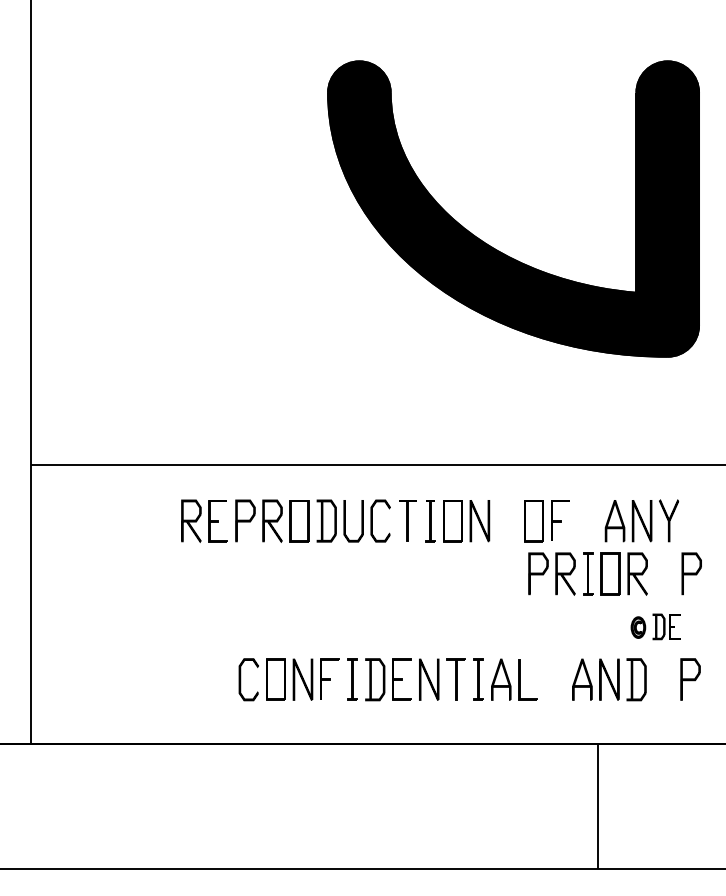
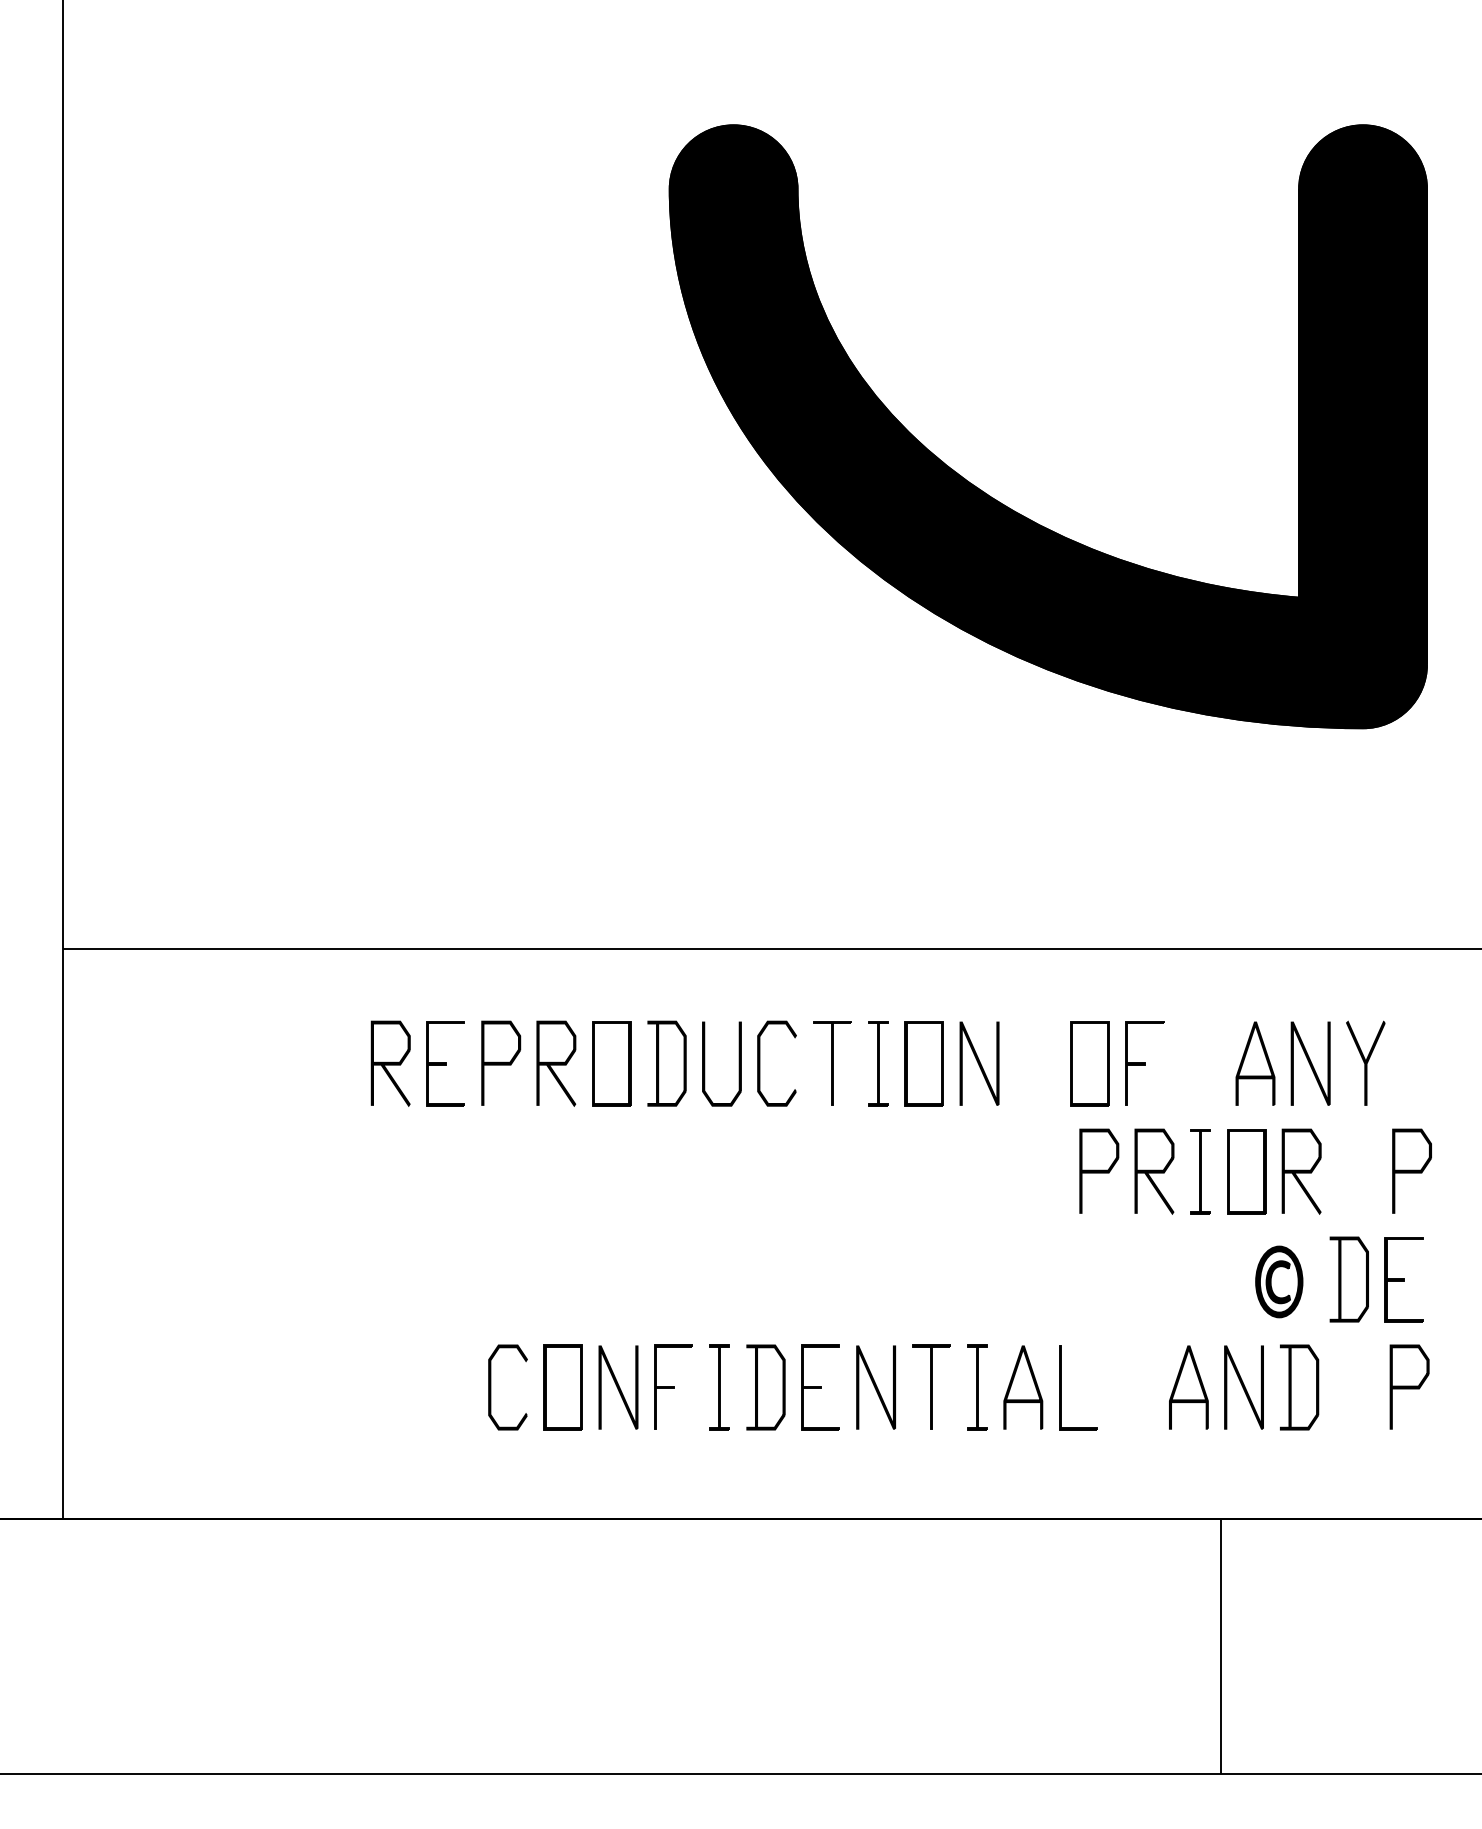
part: (655, 626) -> (1338, 1278), size x1.67

